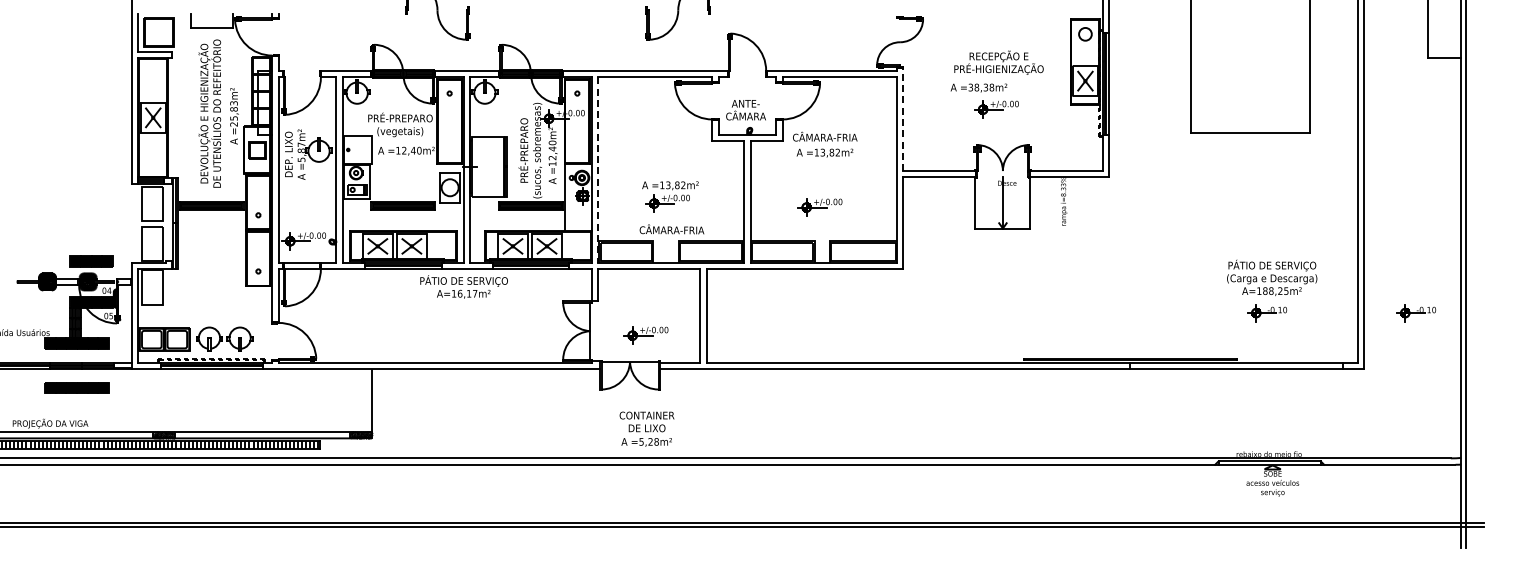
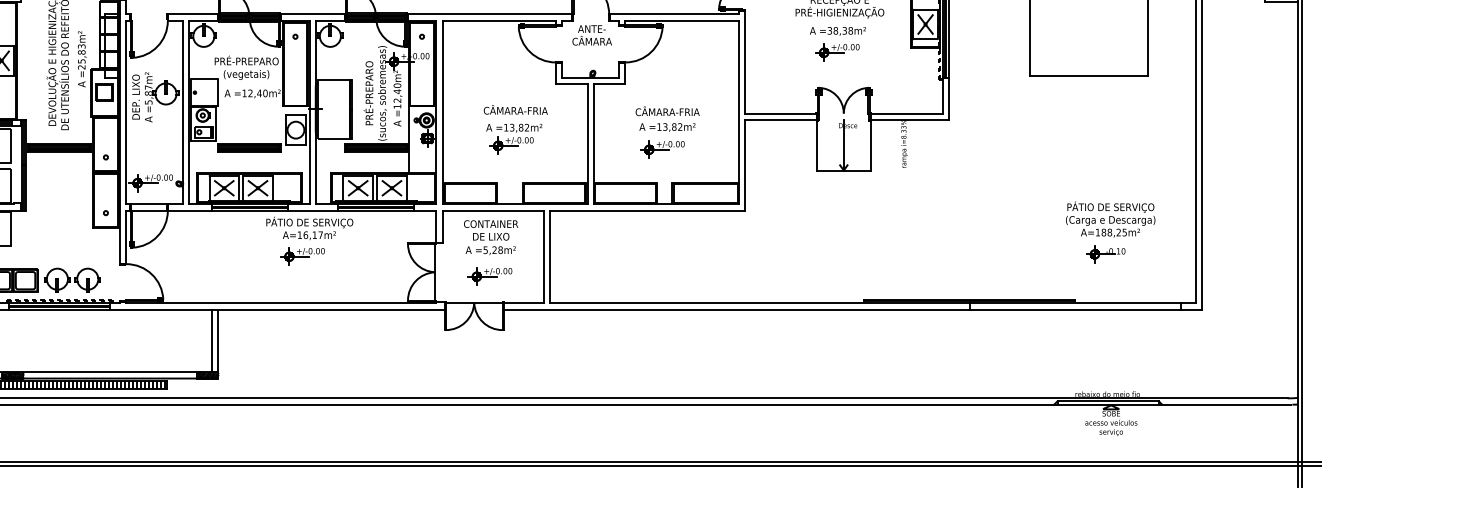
text: (978, 87) -> (837, 30), moved
text: (745, 110) -> (591, 35), moved
line: (903, 119) -> (745, 62), dashed -> solid
text: (825, 144) -> (667, 118), moved
line: (598, 169) -> (442, 112), dashed -> solid
text: (671, 229) -> (515, 110), moved
part: (1416, 313) -> (1253, 254), removed
part: (456, 315) -> (302, 256), added
line: (365, 400) -> (212, 340), added
text: (646, 428) -> (490, 236), moved

